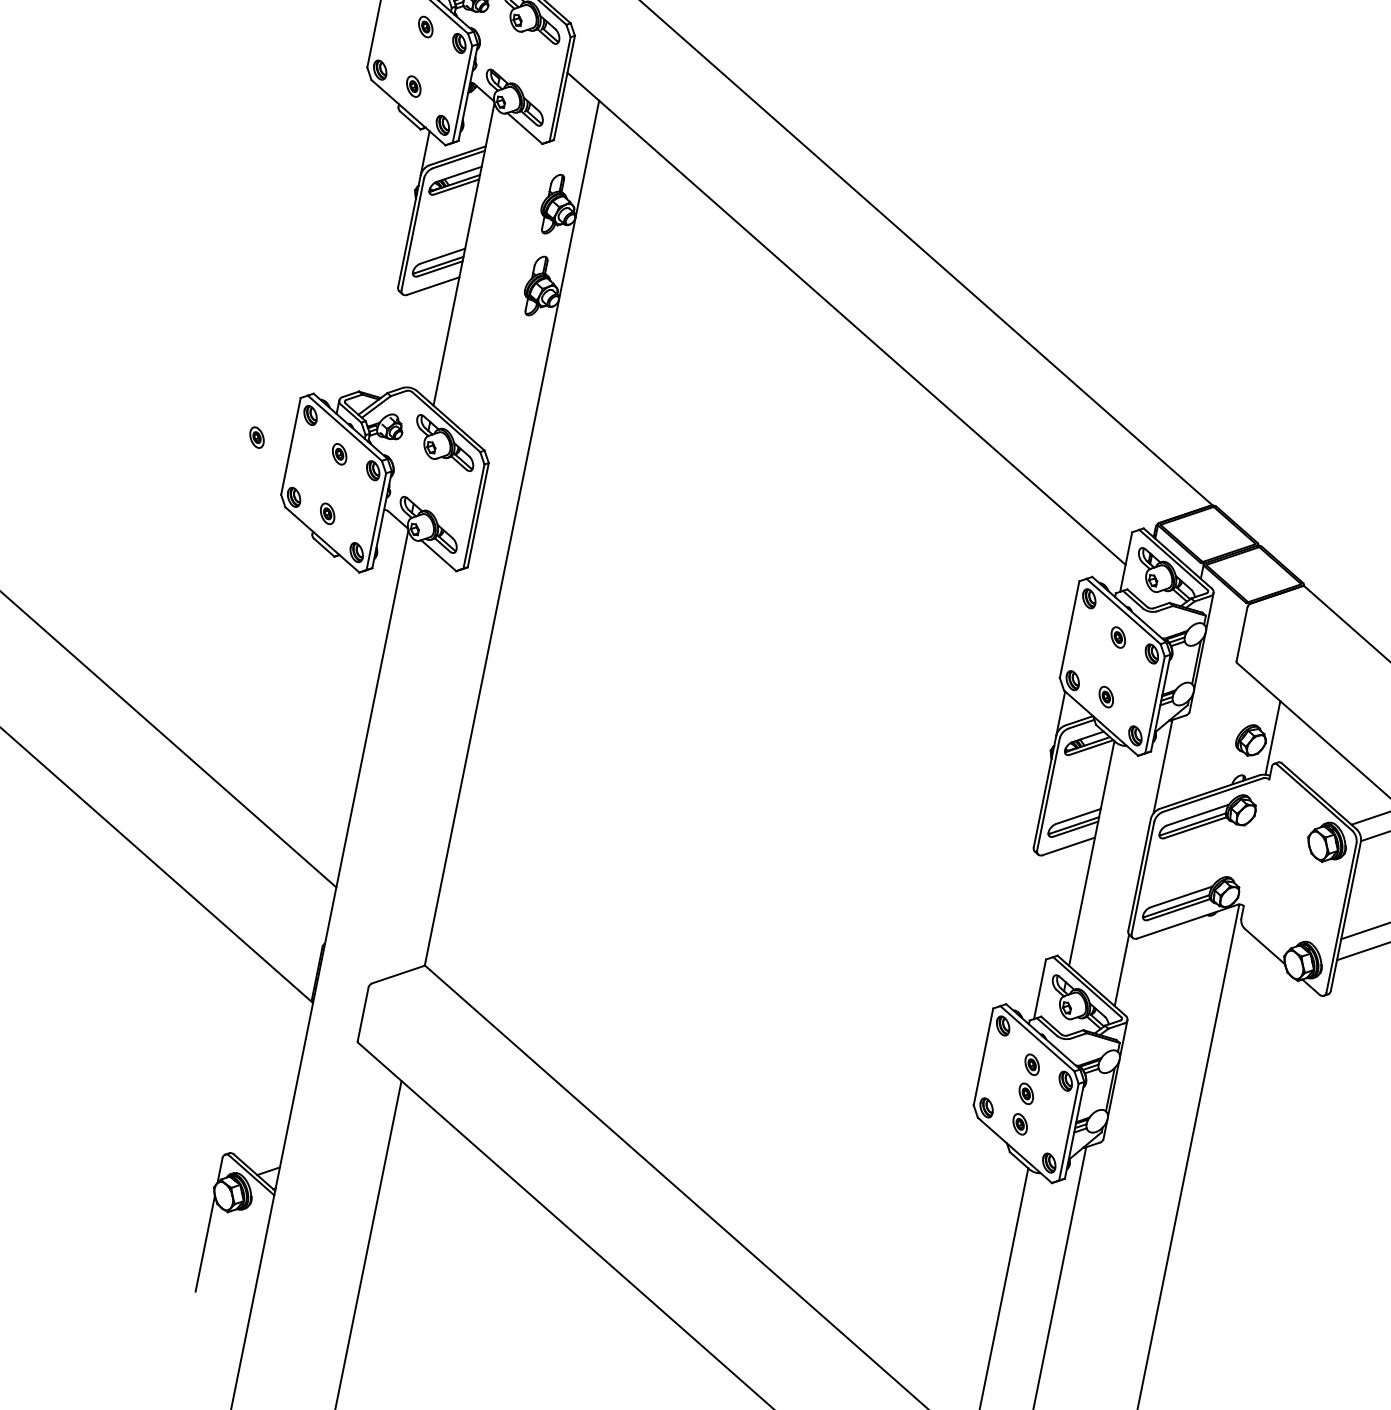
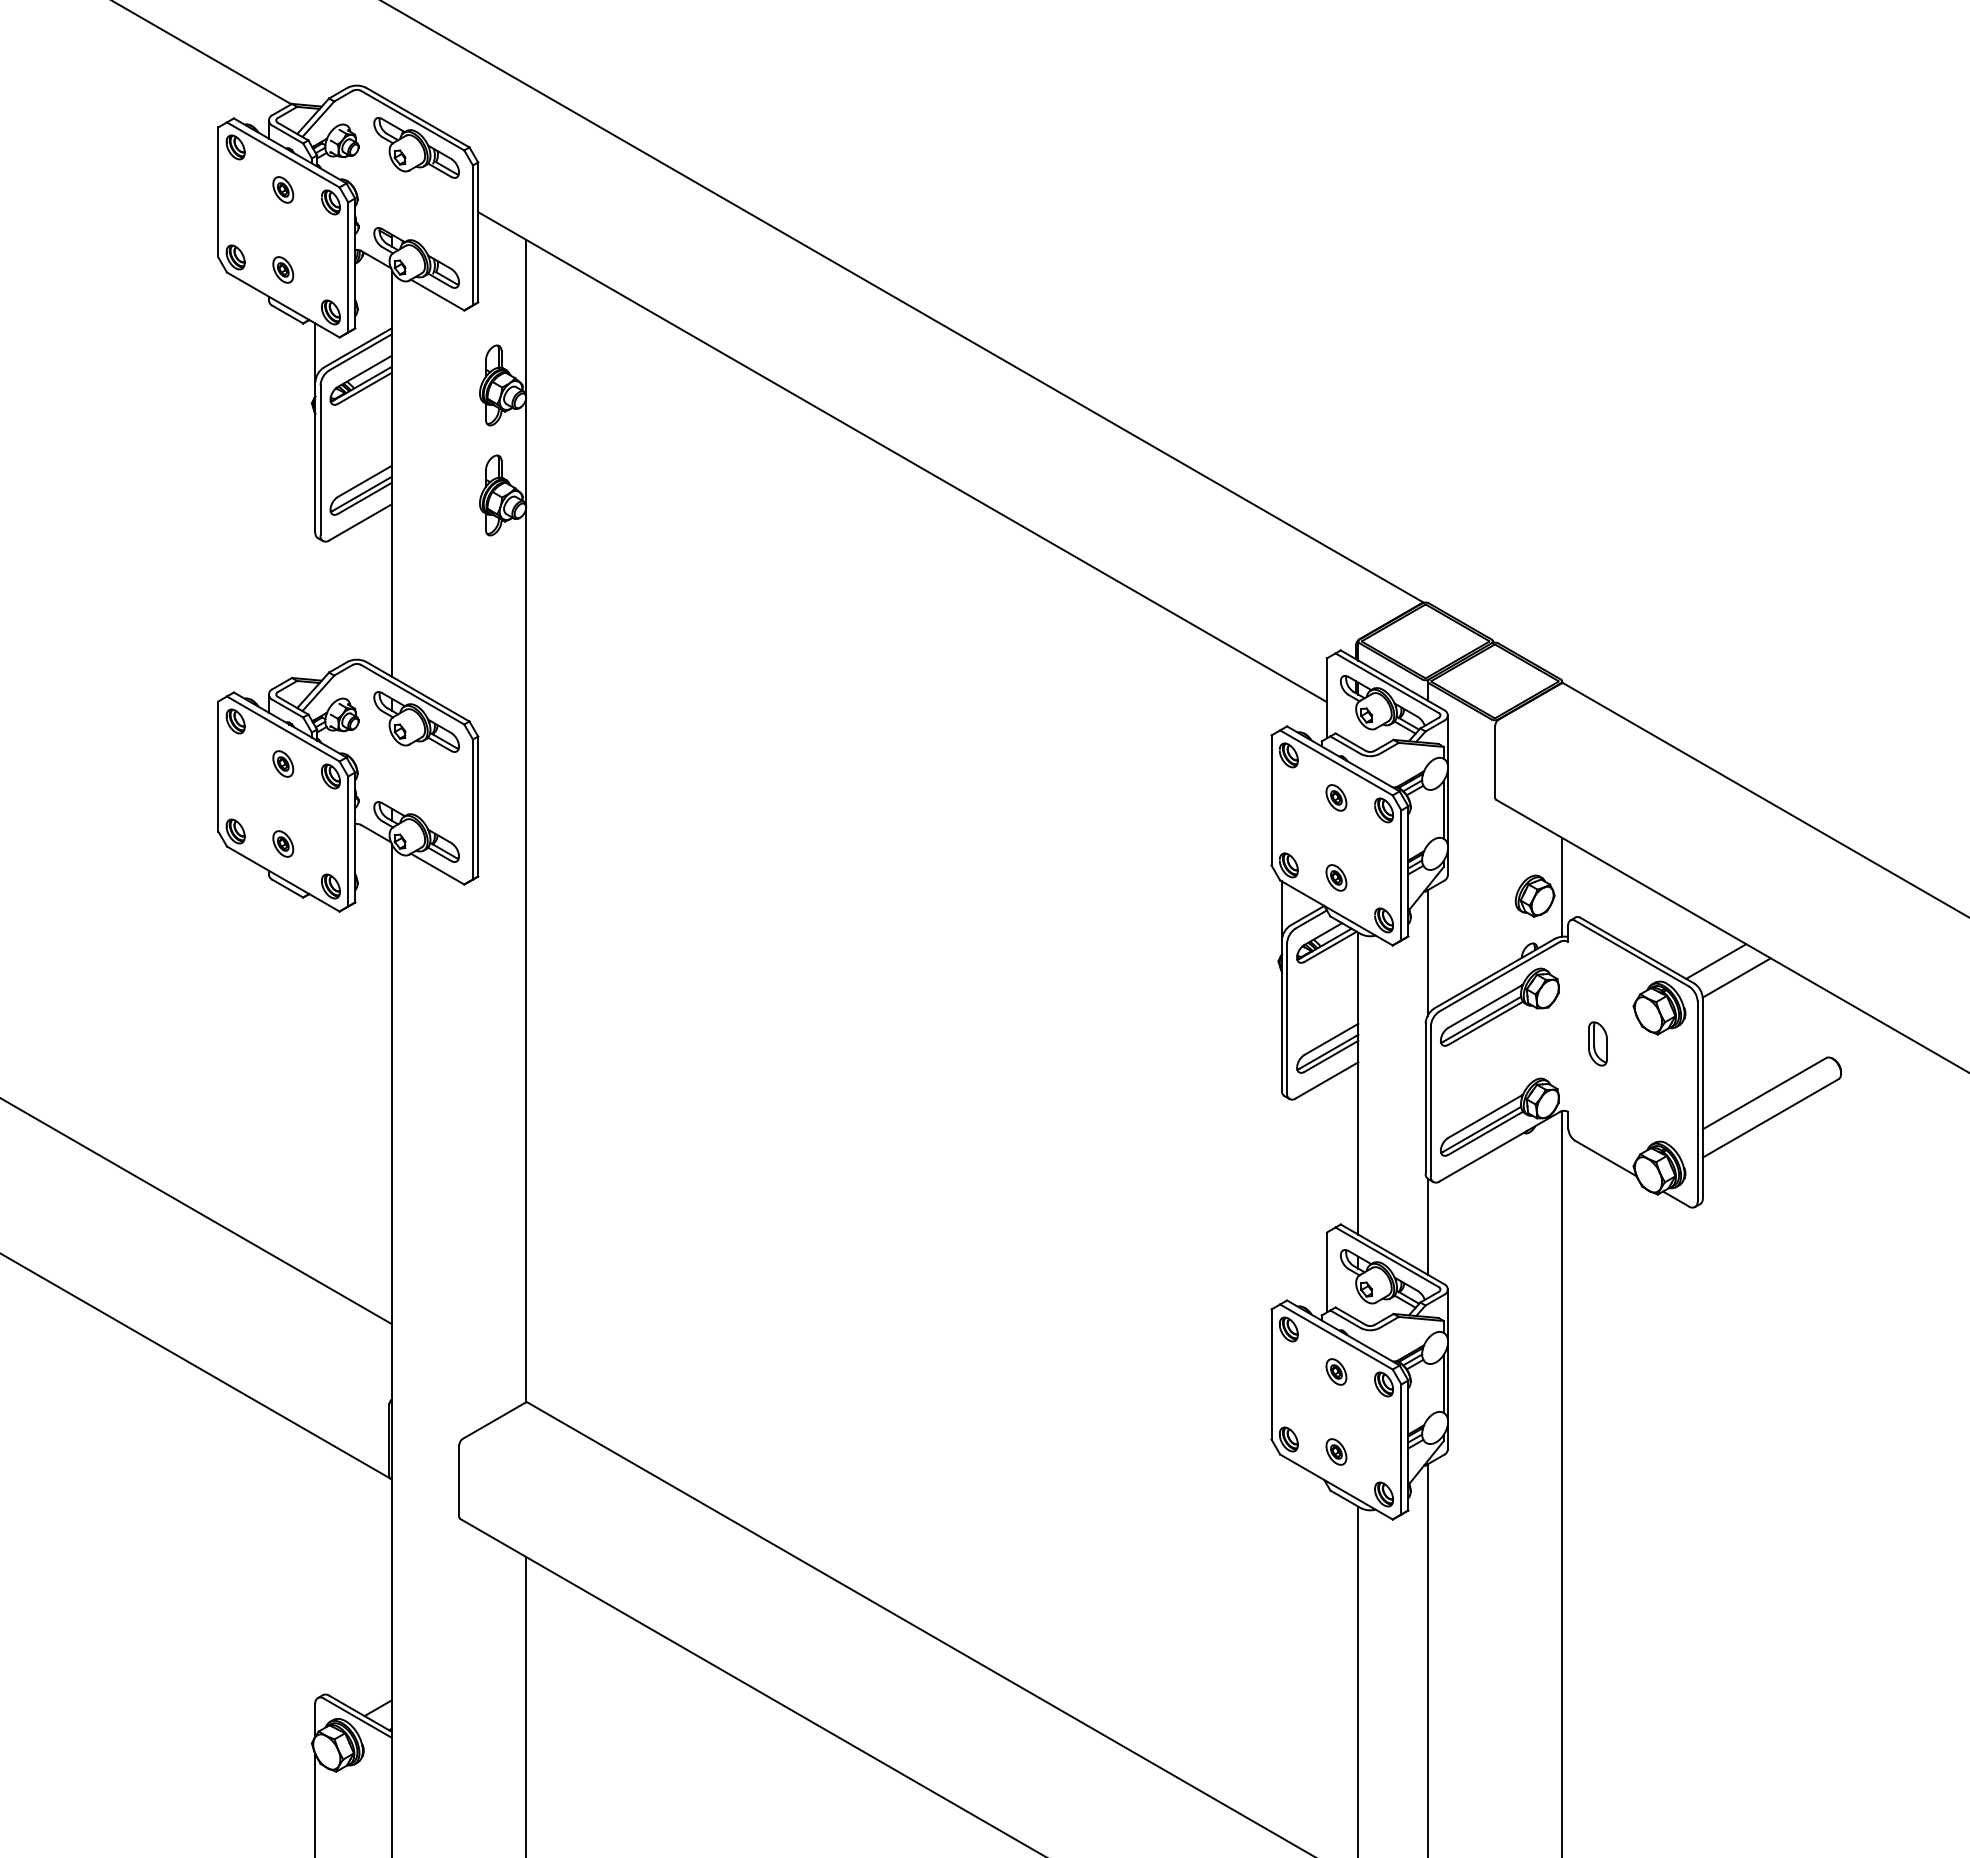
part: (257, 437) -> (172, 763), removed
part: (1275, 859) -> (1597, 1043), added
part: (1026, 1093) -> (1336, 1410), removed

